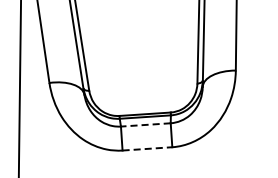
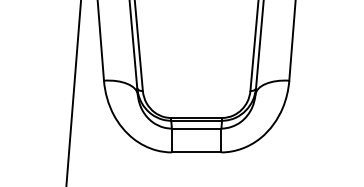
line: (145, 124) -> (196, 128), dashed -> solid
line: (147, 148) -> (196, 152), dashed -> solid

